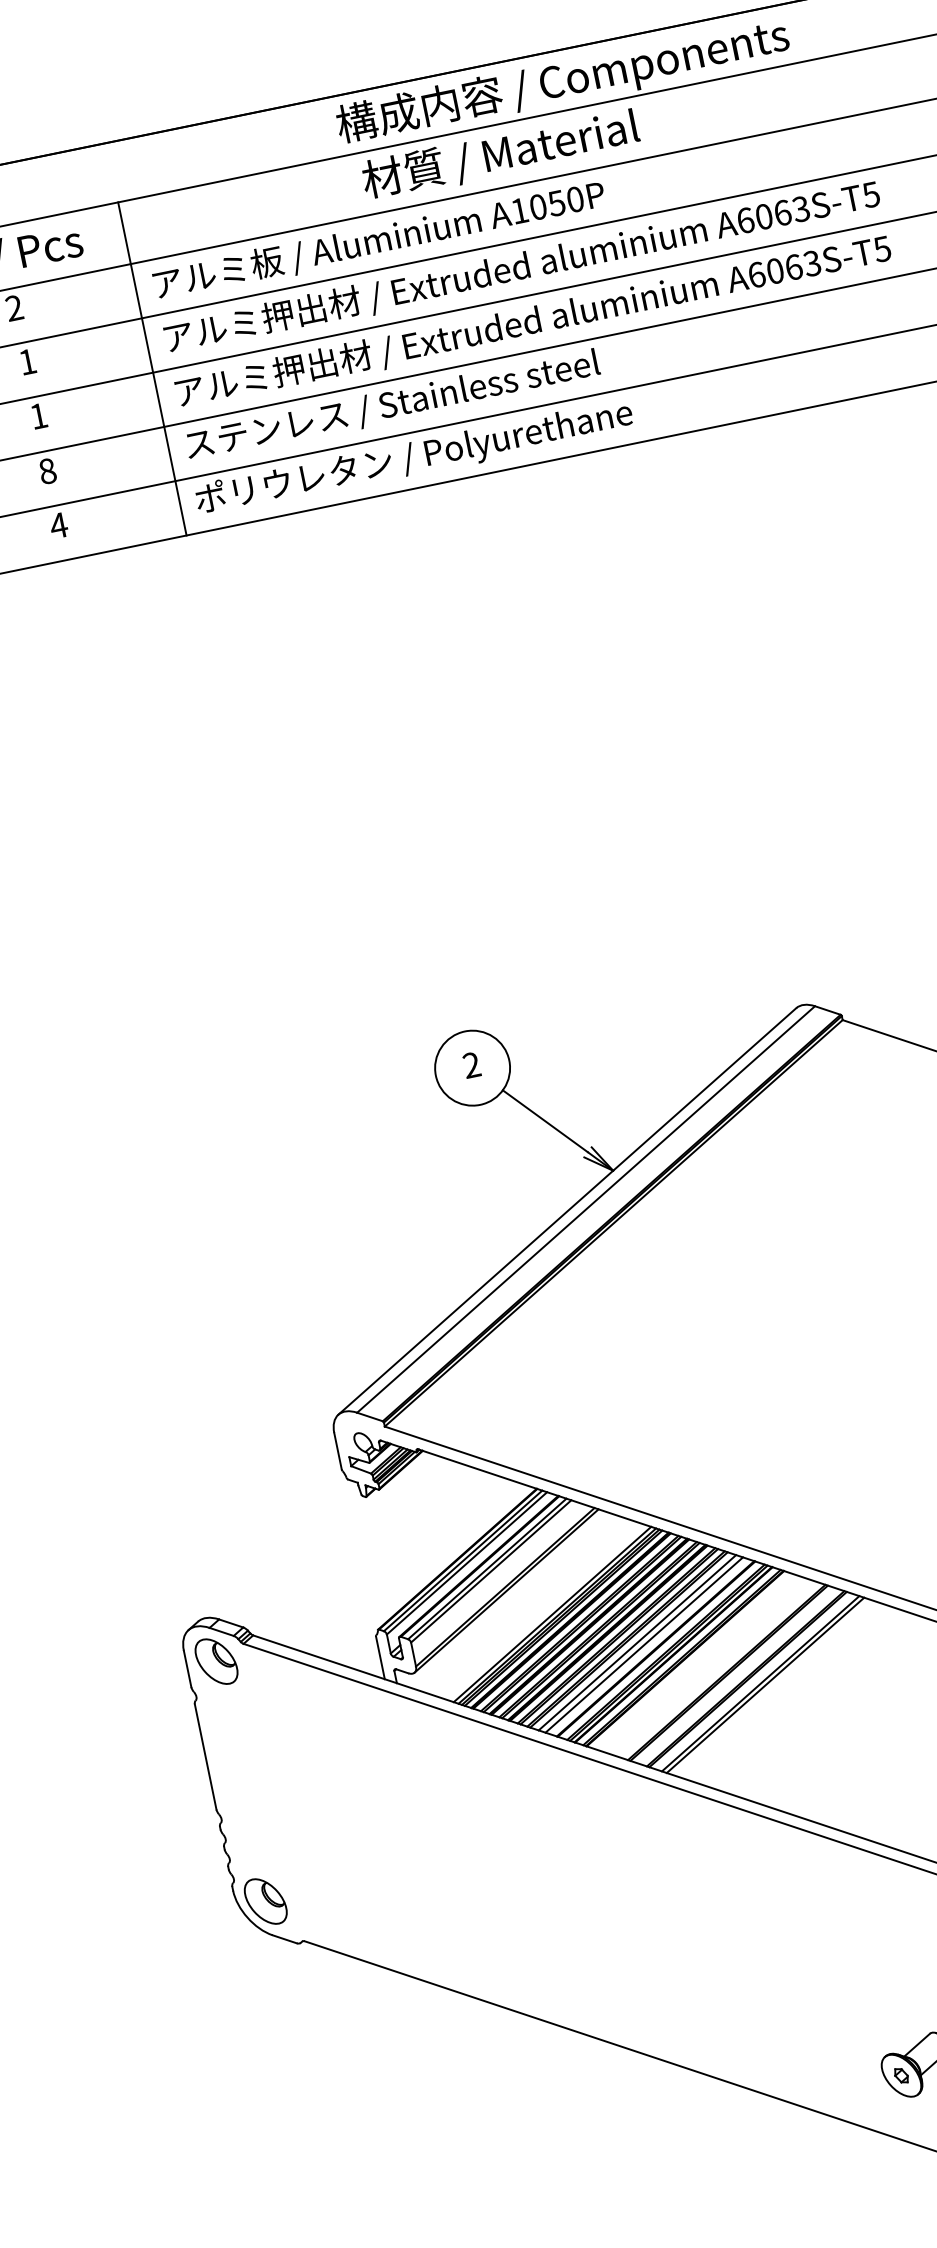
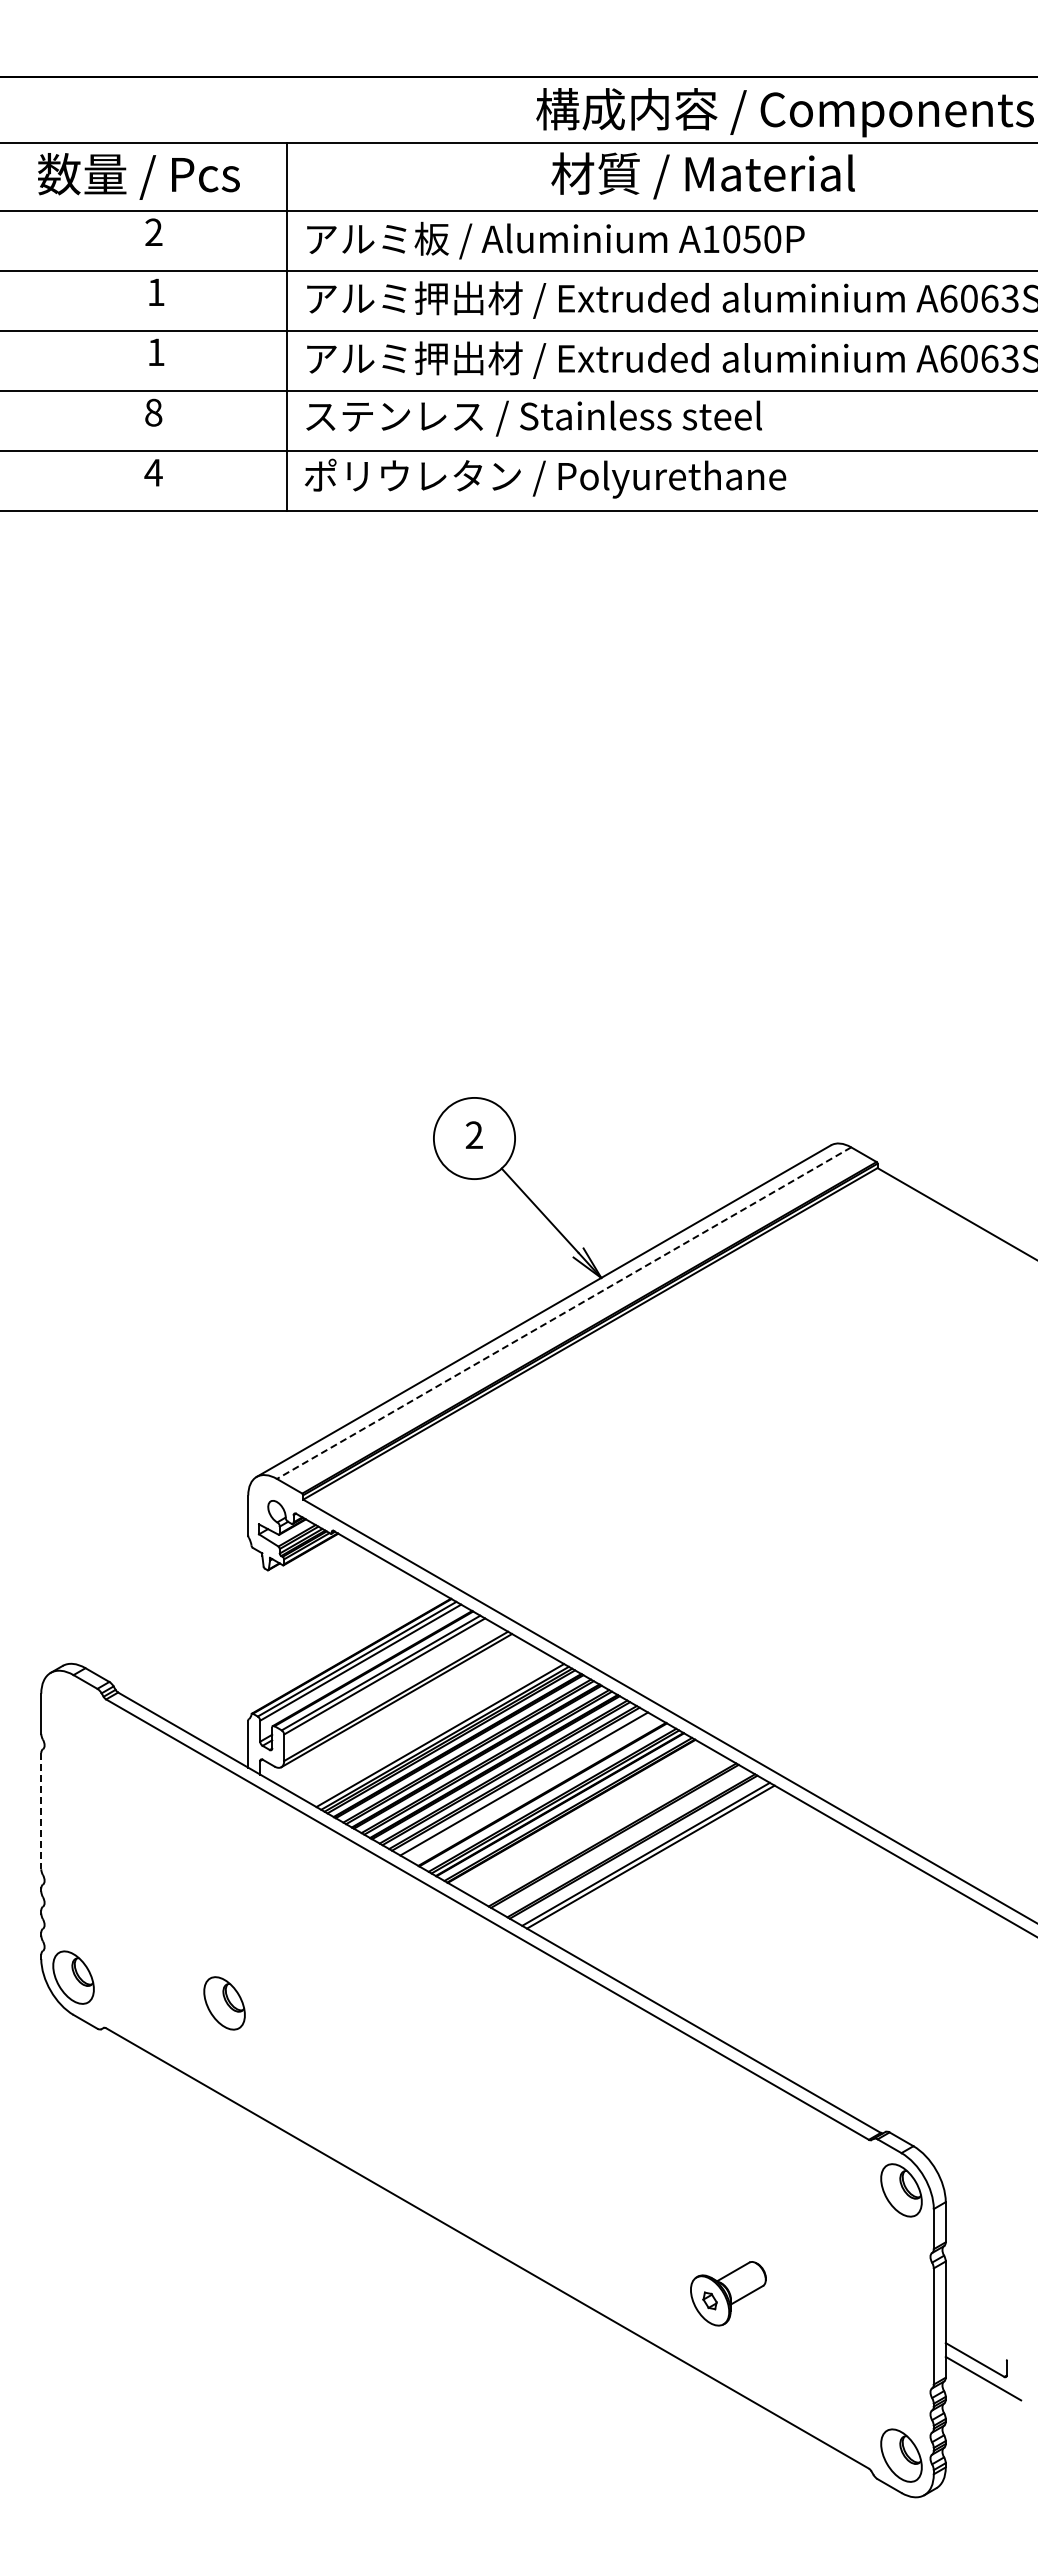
line: (586, 1209) -> (564, 1313), solid -> dashed
line: (643, 1644) -> (530, 1787), removed
part: (216, 1661) -> (224, 2003), moved
line: (205, 1757) -> (41, 1811), solid -> dashed

